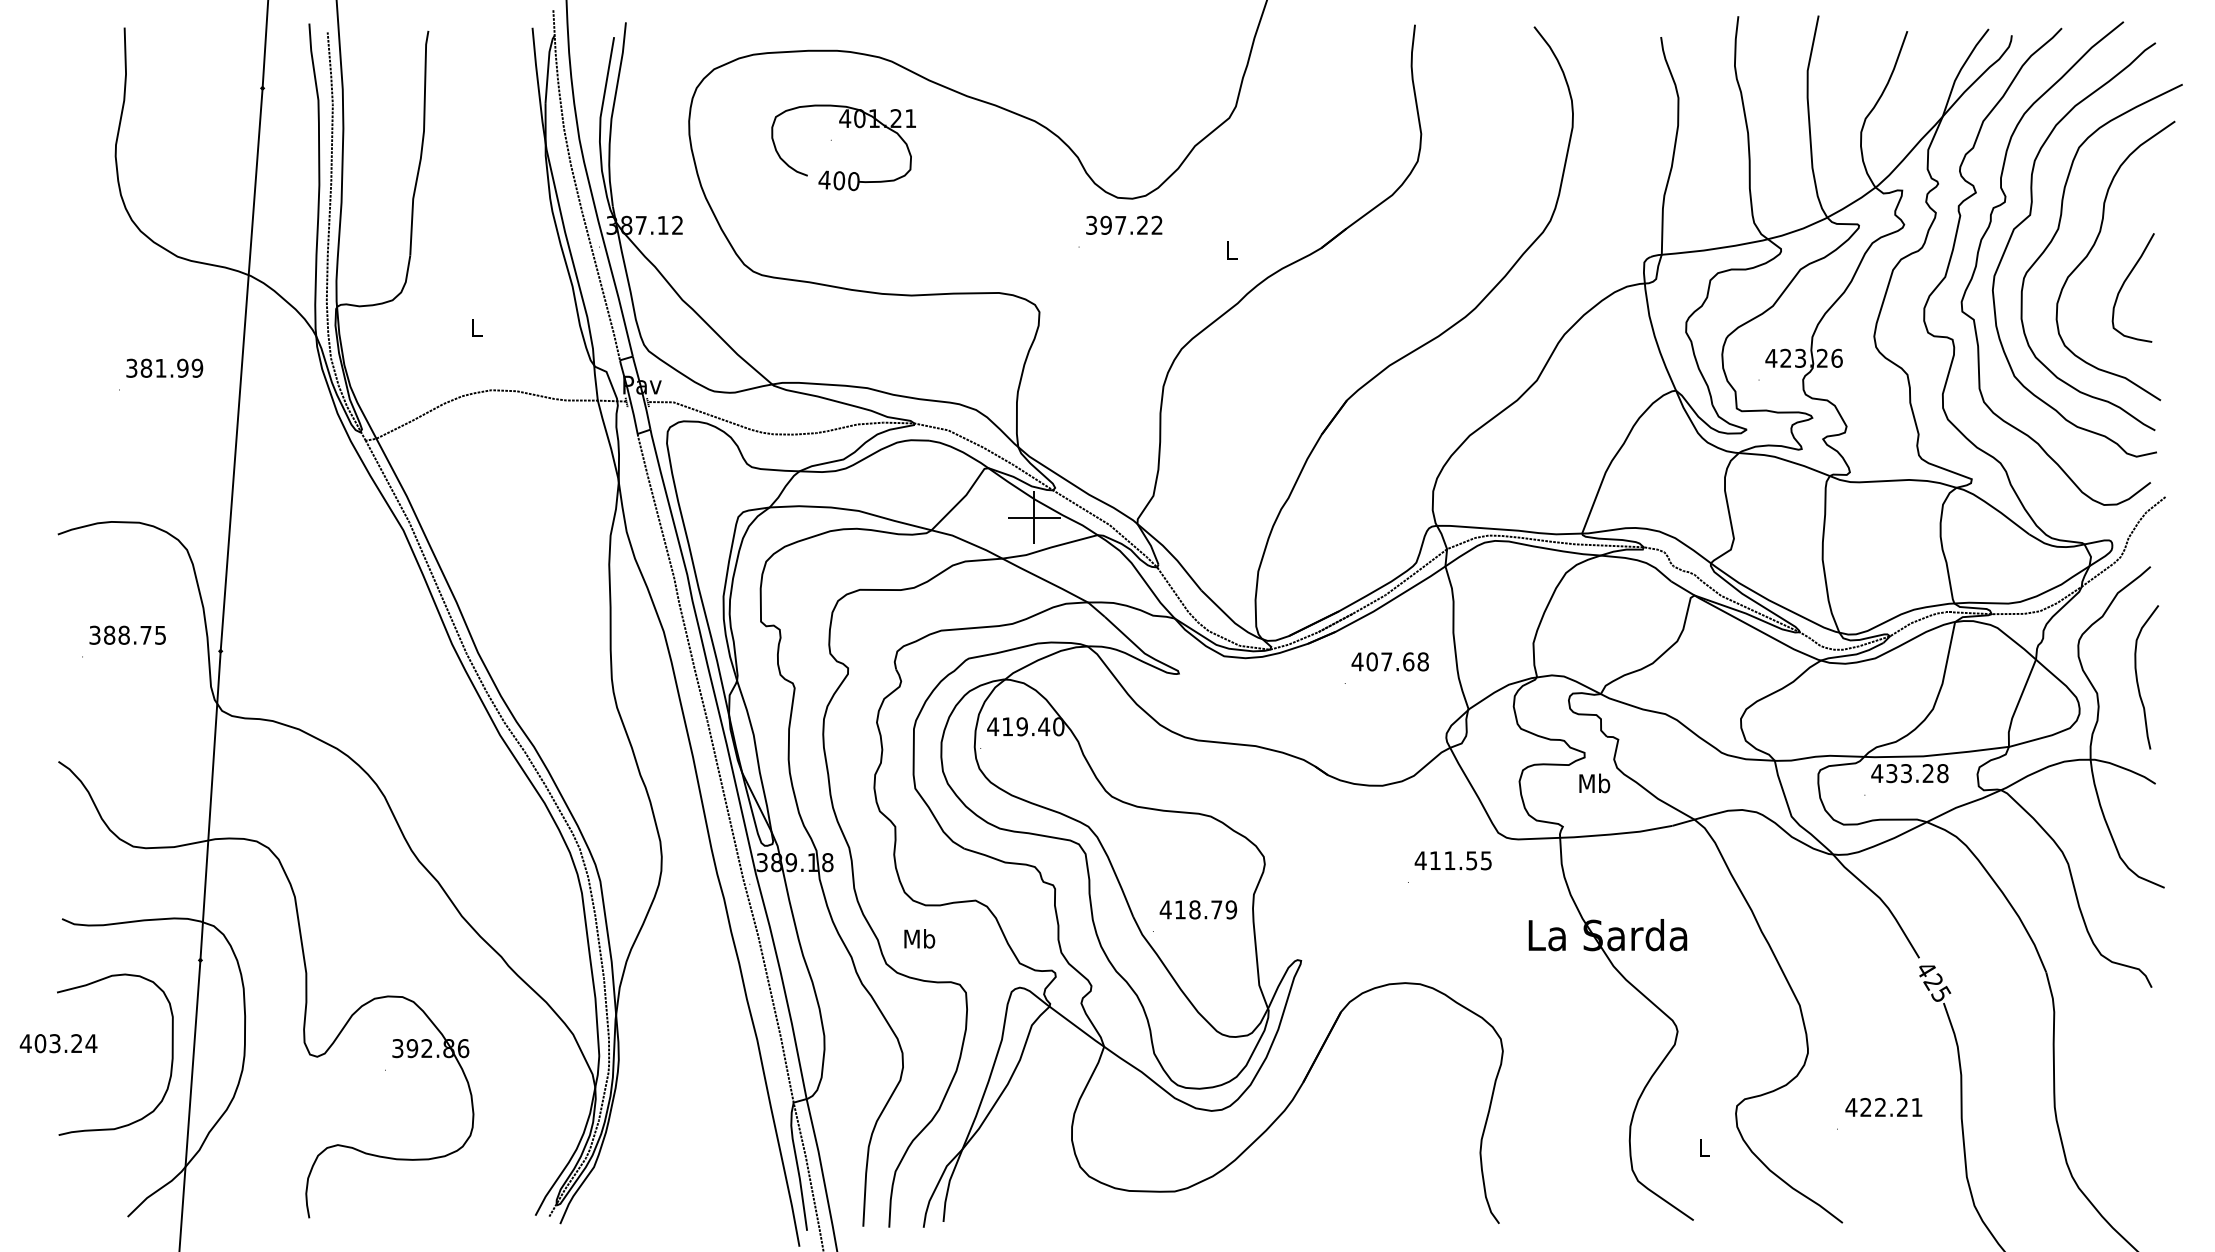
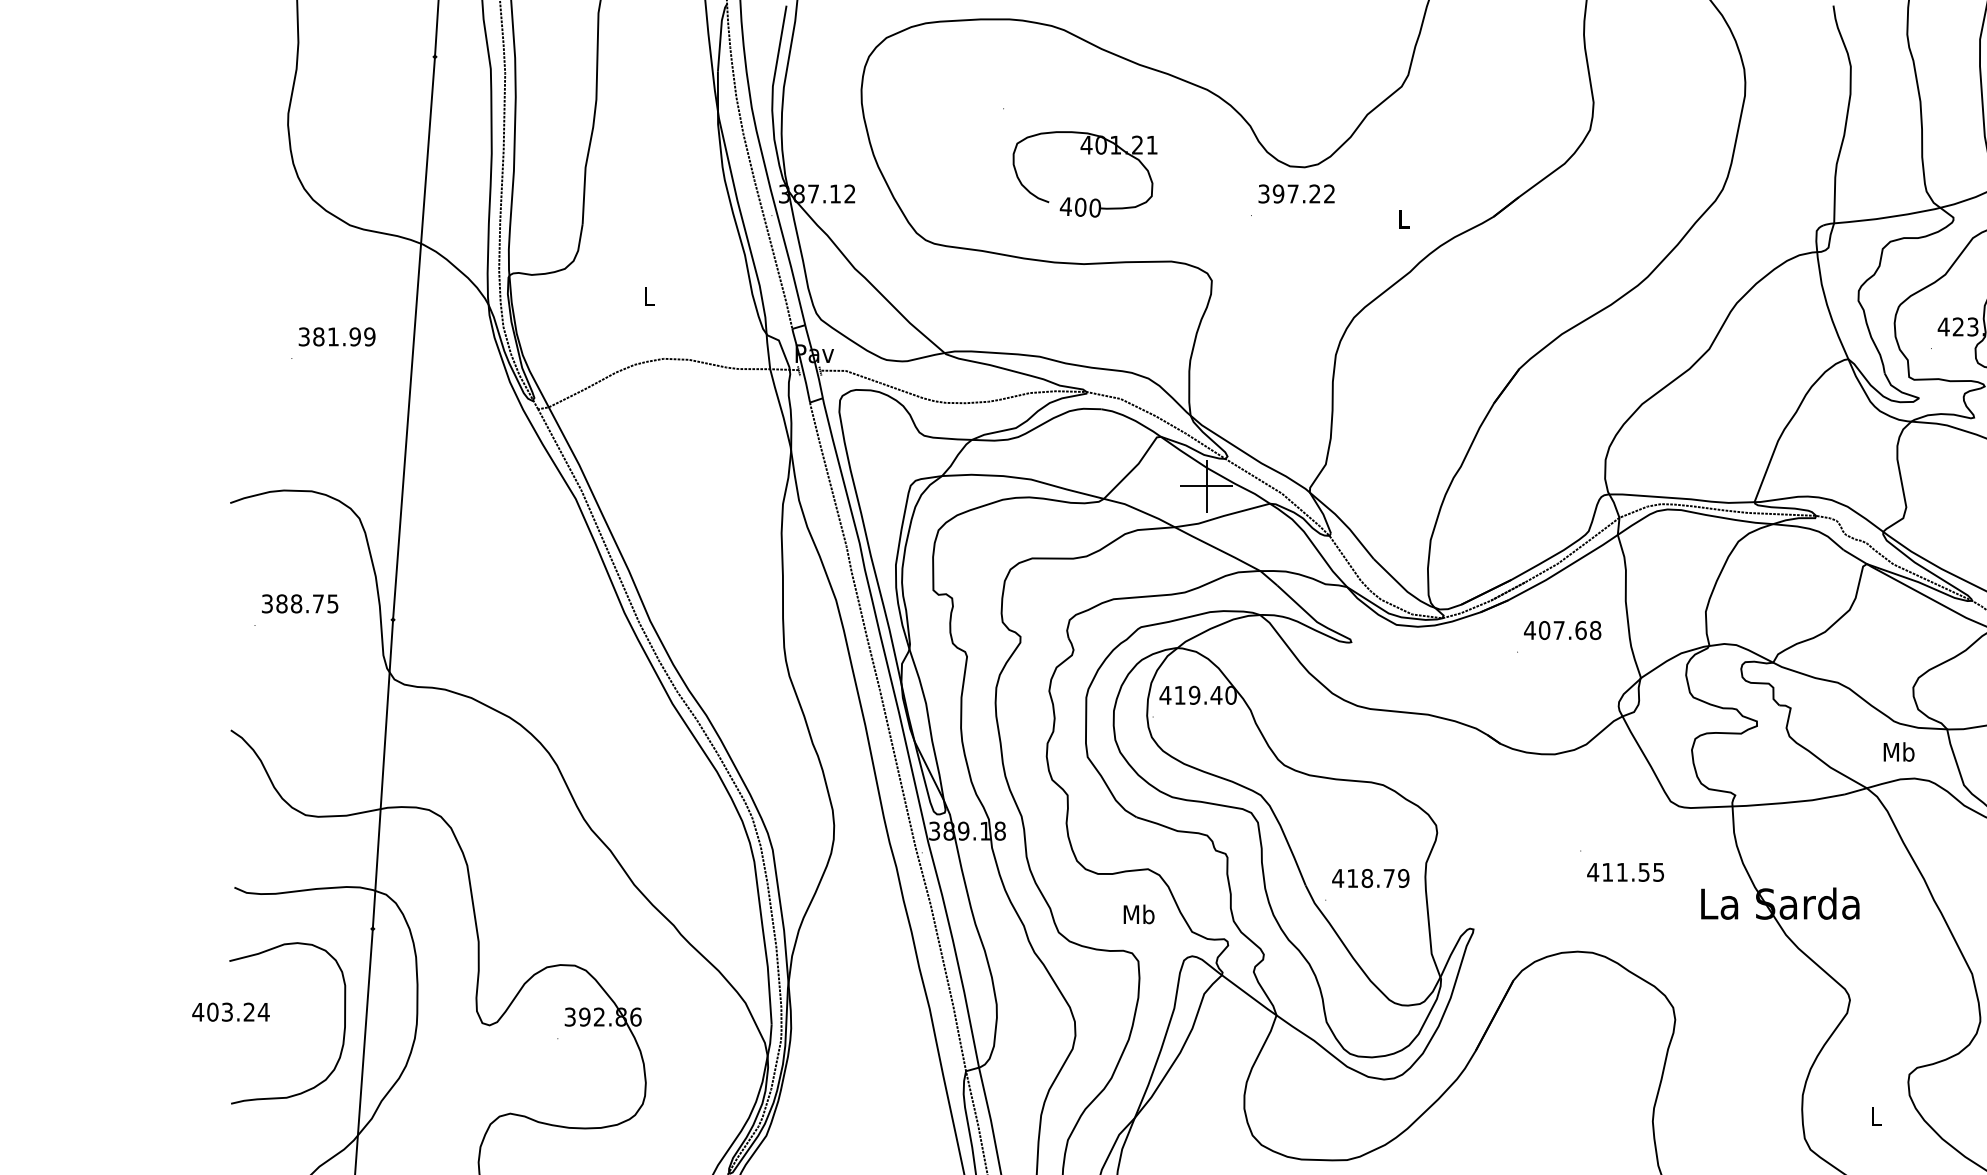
part: (846, 127) -> (1087, 154), moved
text: (1594, 783) -> (1898, 752), moved
text: (1452, 860) -> (1624, 872), moved
text: (919, 938) -> (1138, 914), moved

